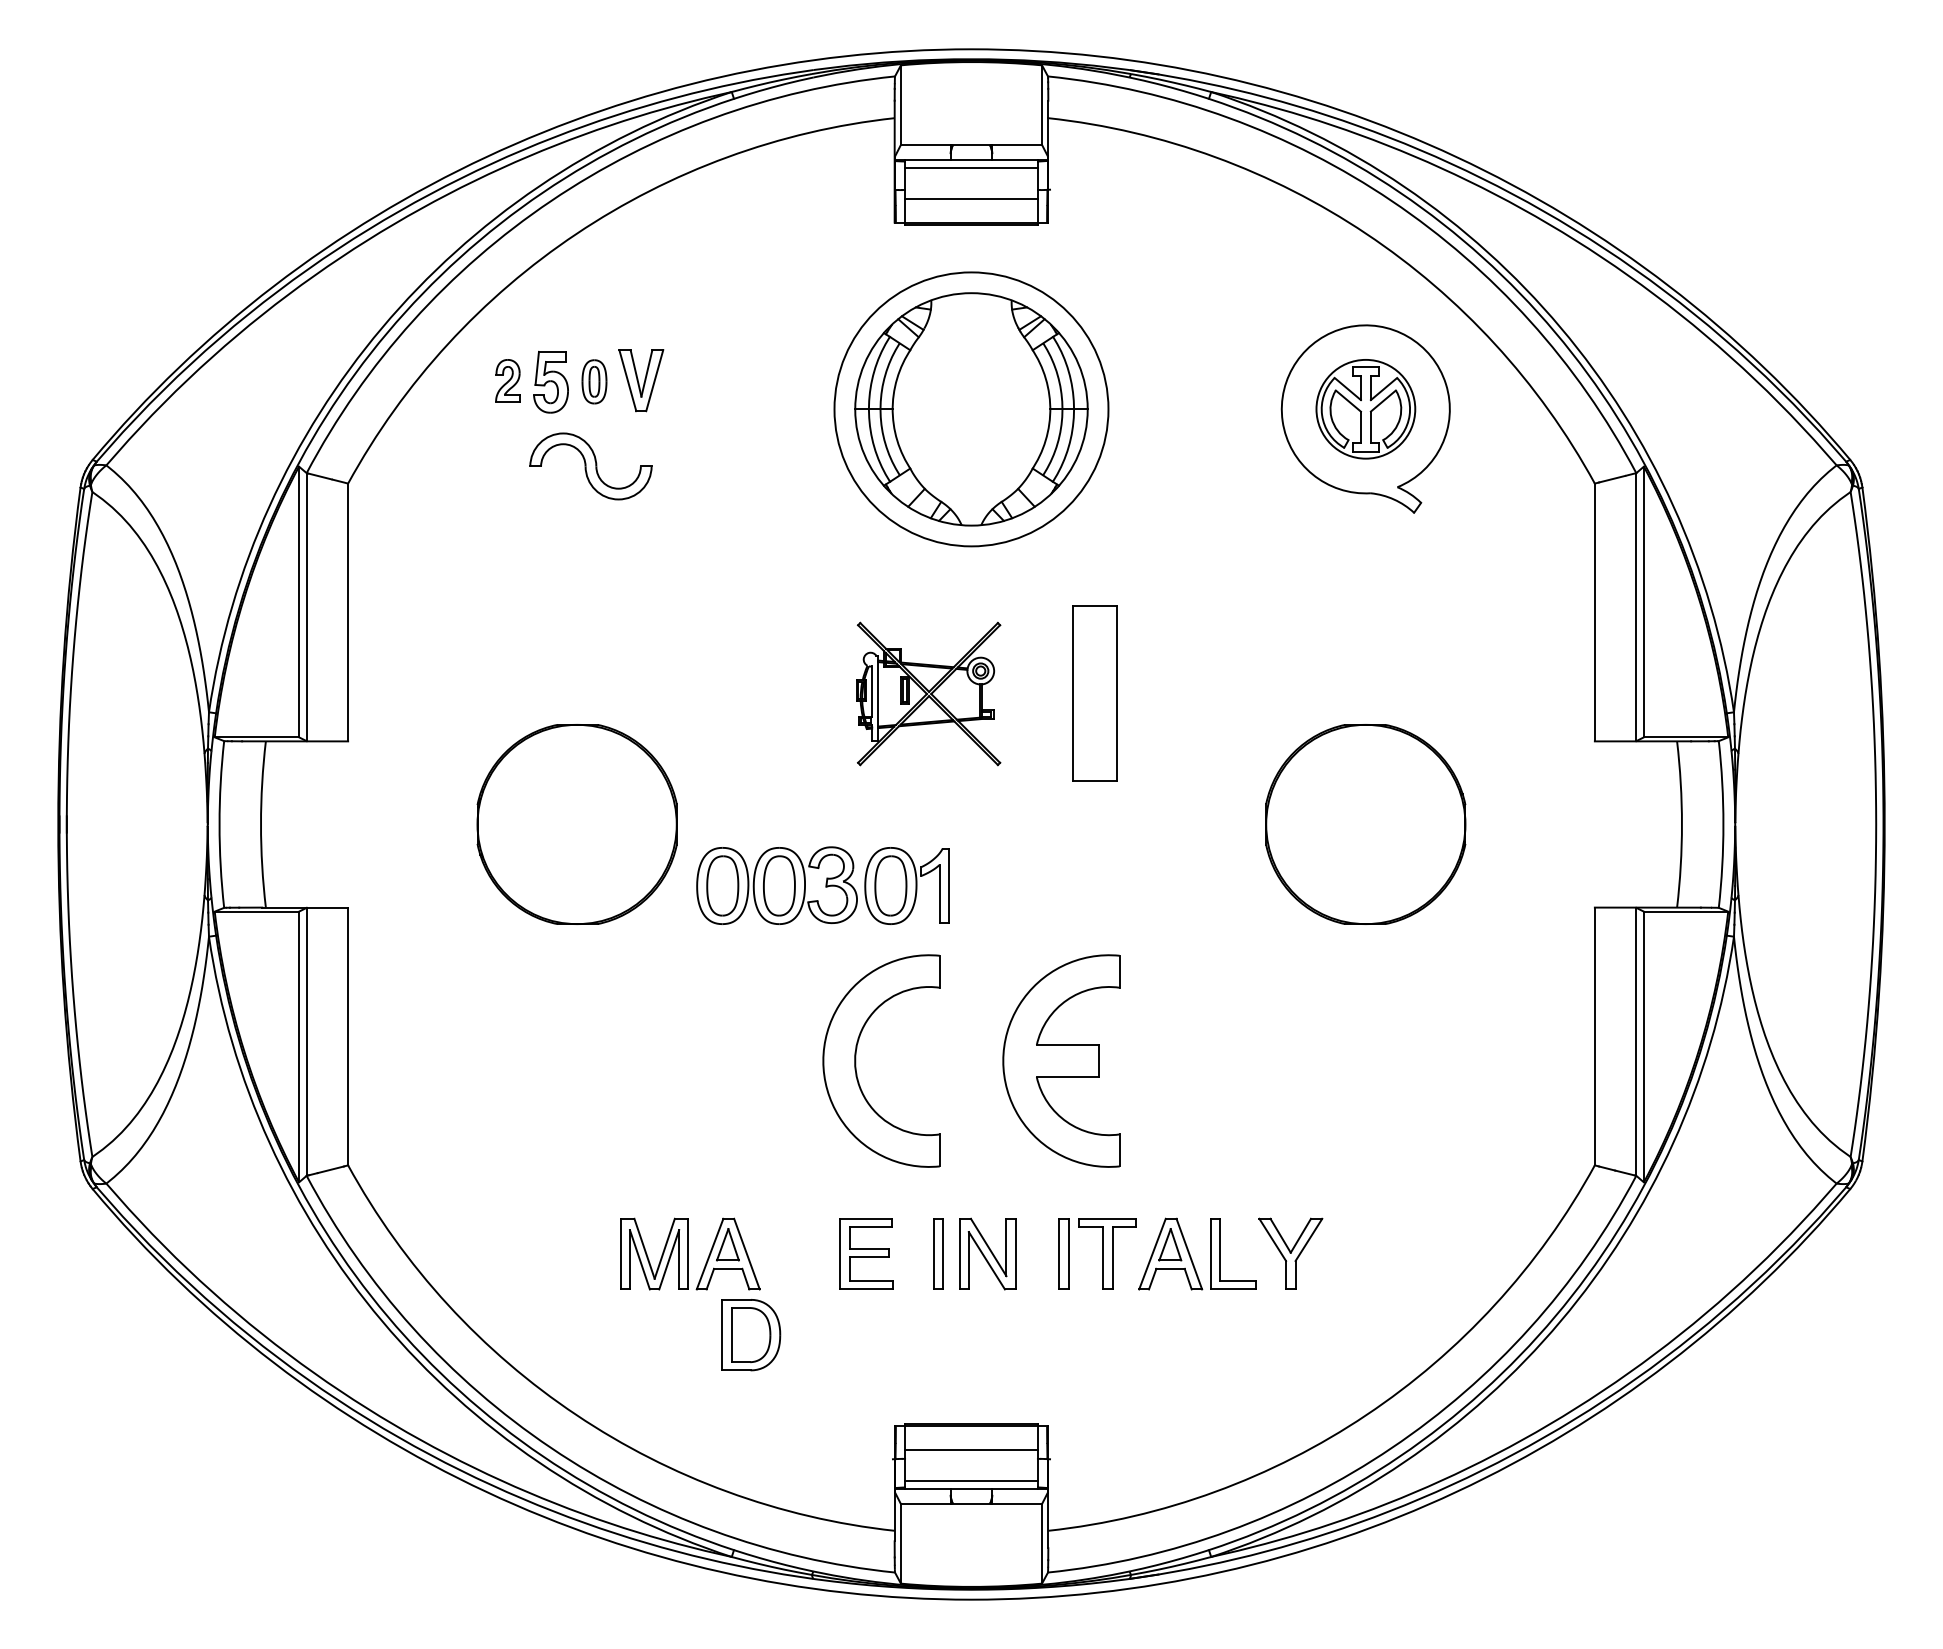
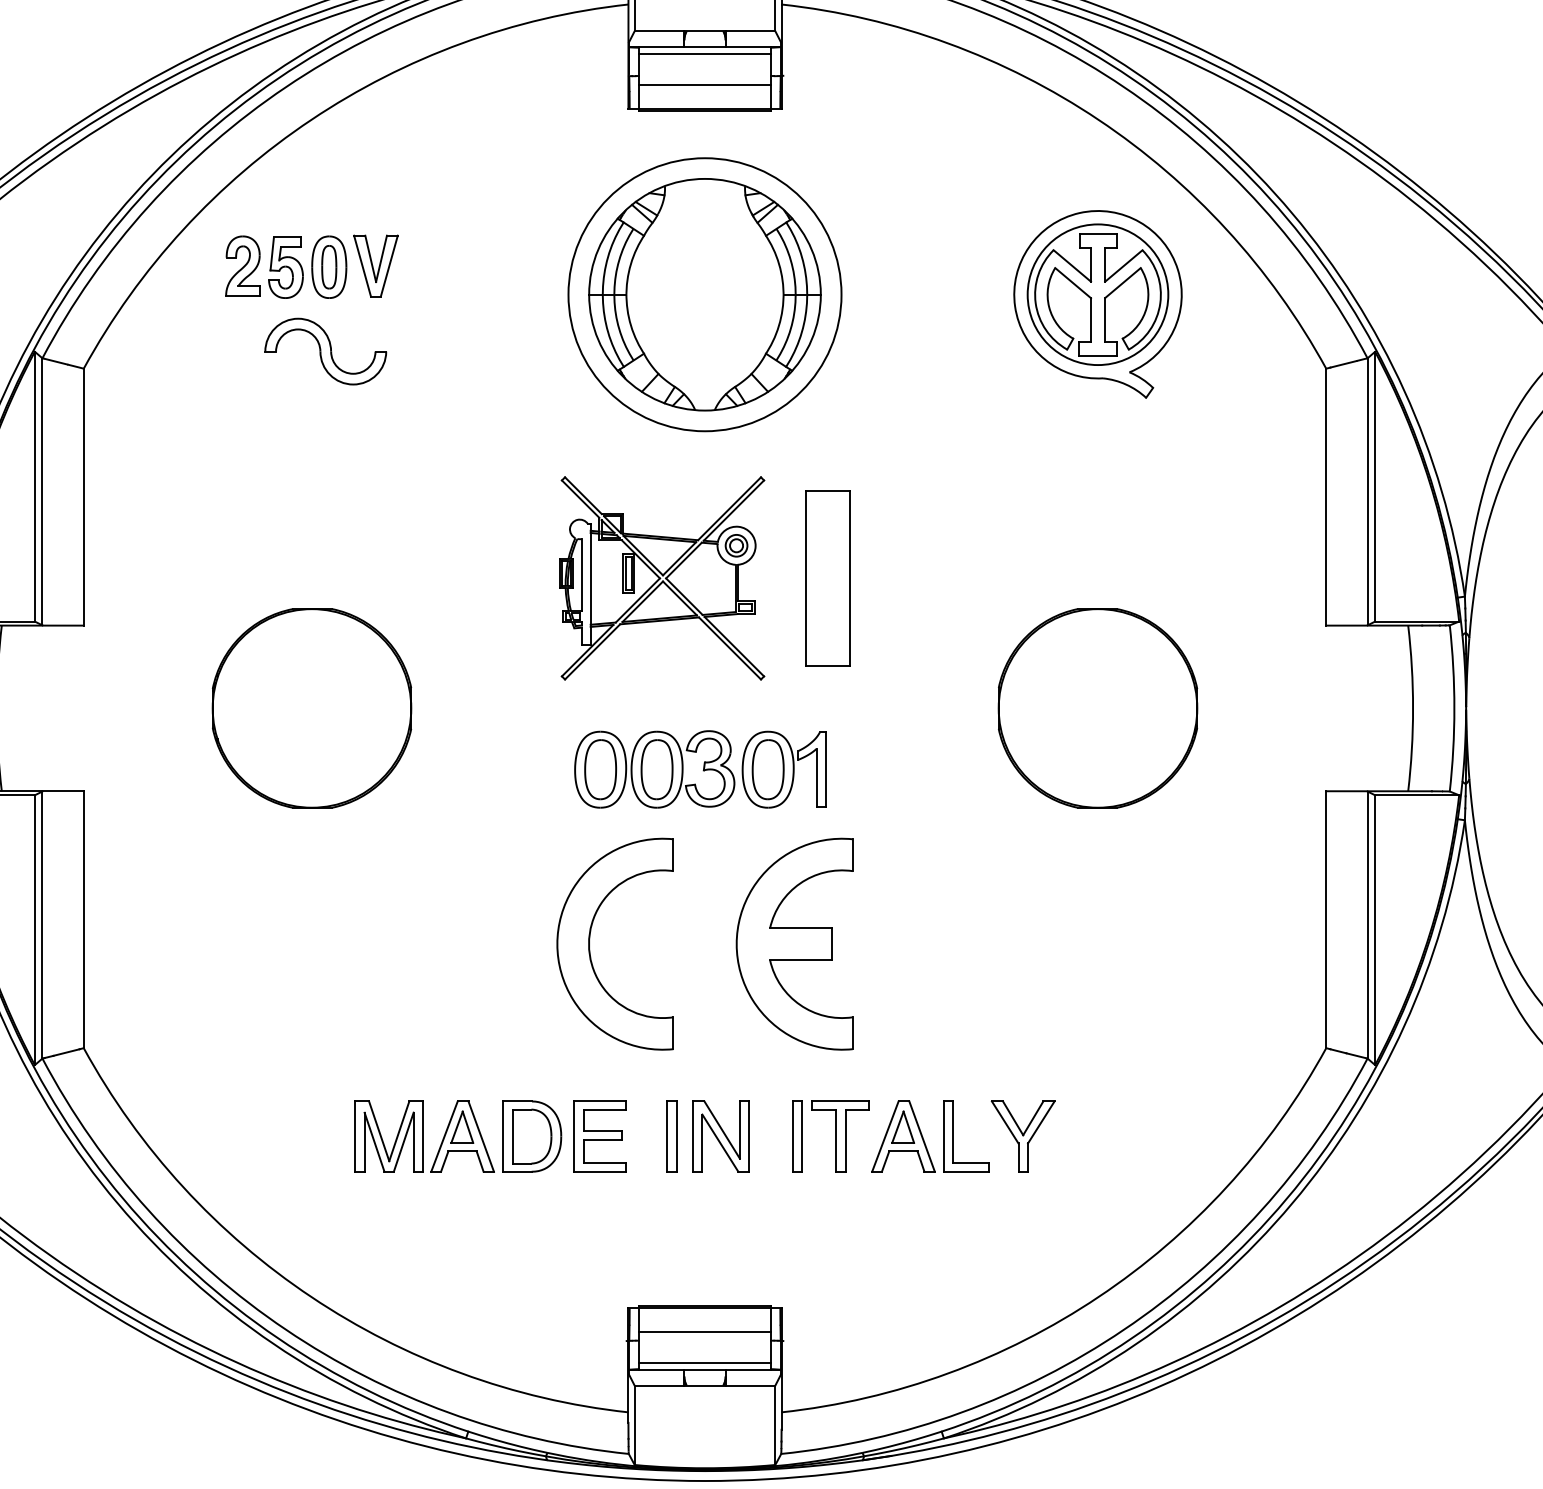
part: (507, 380) -> (242, 265), size x1.43
part: (594, 381) -> (329, 266), size x1.43
part: (1365, 408) -> (1097, 293), size x1.43
part: (928, 693) -> (662, 577), size x1.43
part: (822, 885) -> (700, 769), moved
part: (751, 1335) -> (532, 1136), moved

